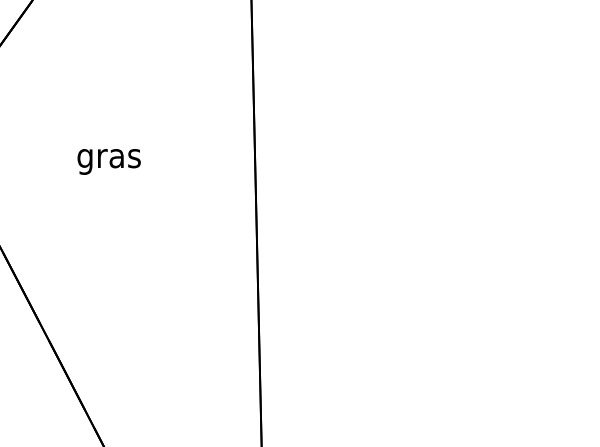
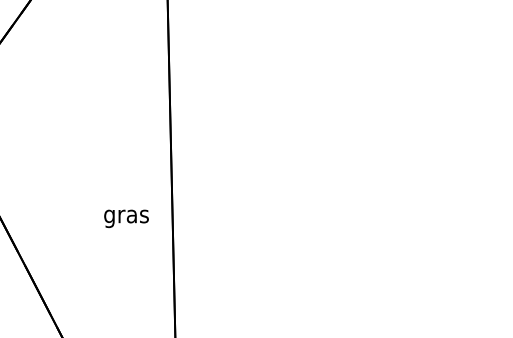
text: (109, 161) -> (126, 218), moved

